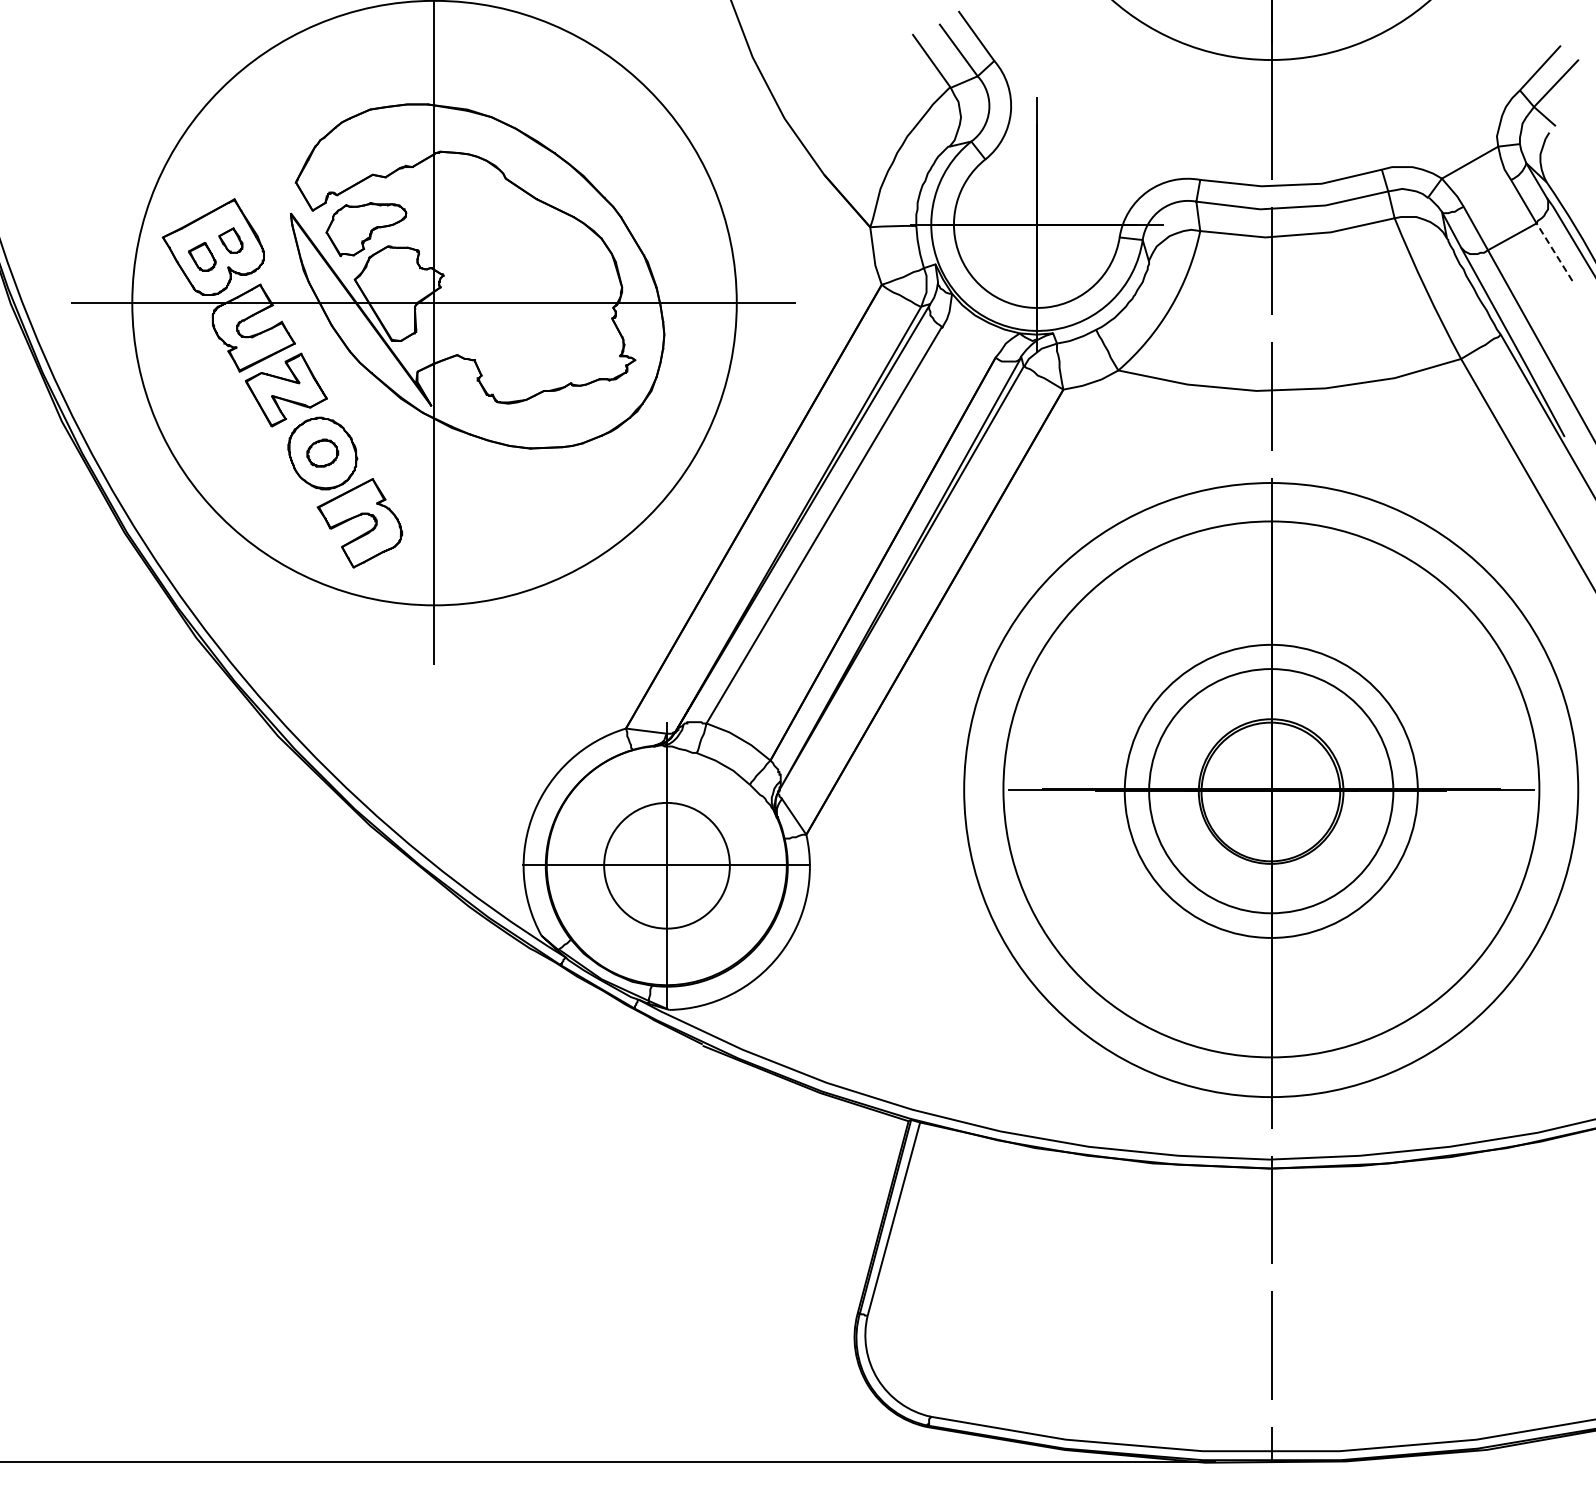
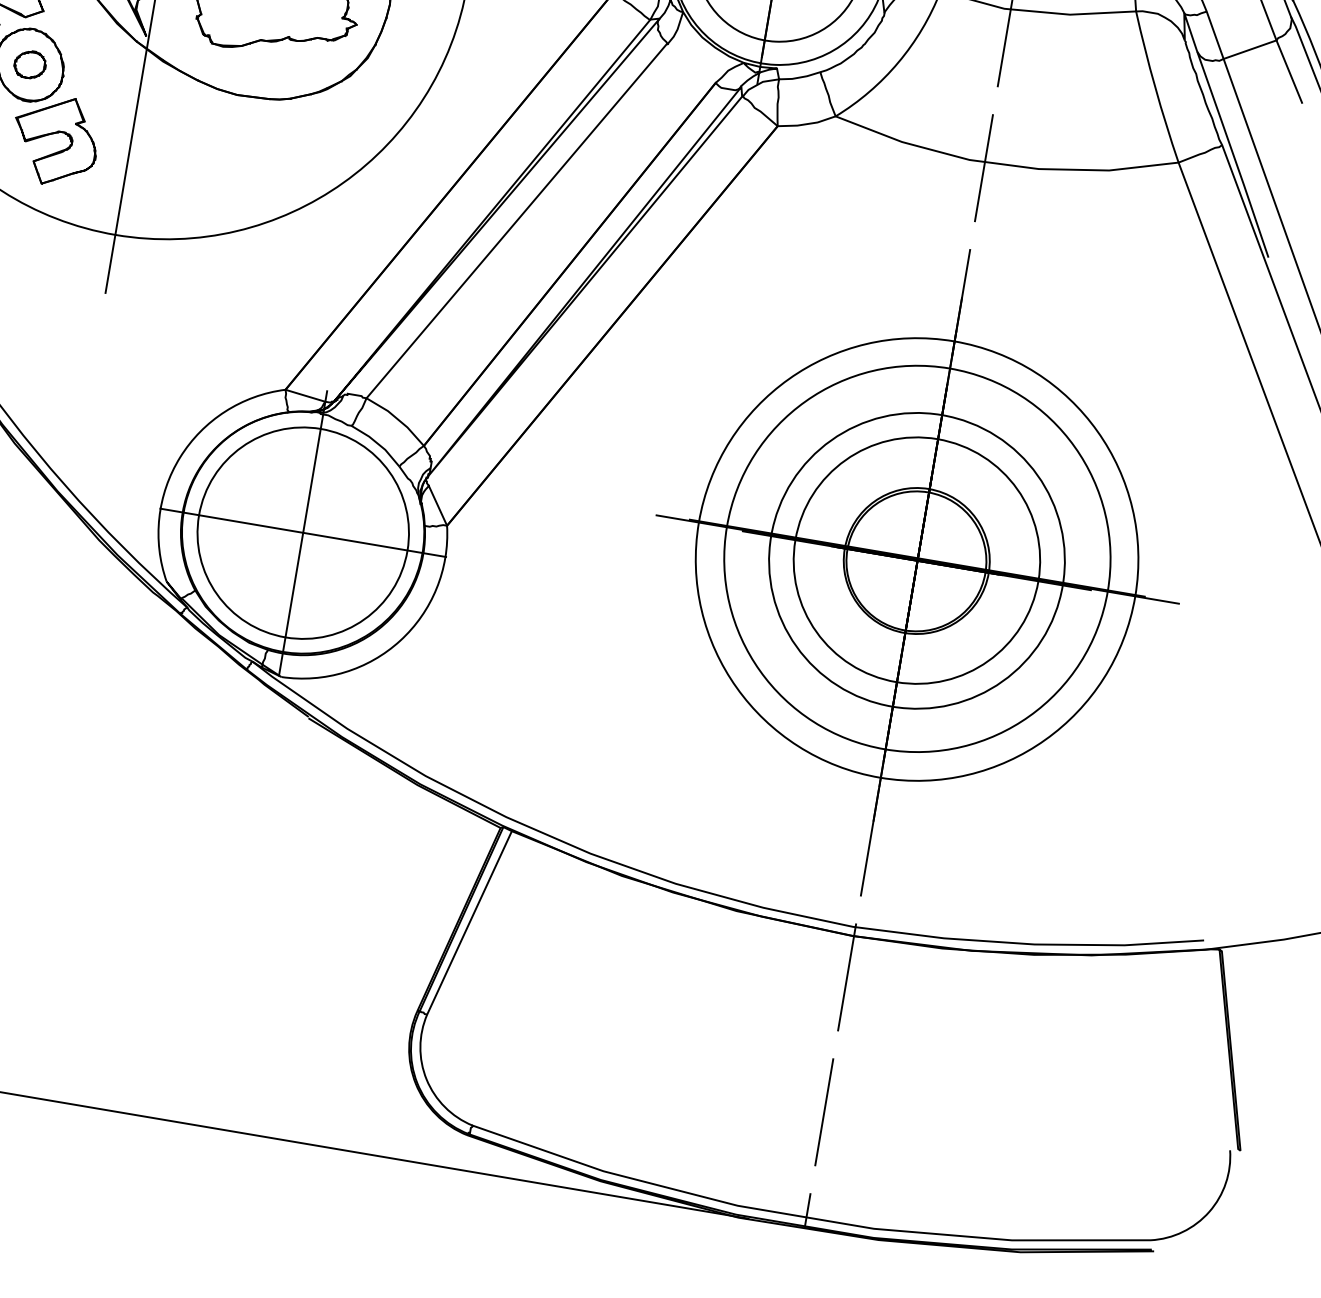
line: (1554, 252) -> (1289, 72), dashed -> solid
circle: (1270, 789) -> (916, 558), size x0.71
circle: (1271, 789) -> (917, 559), size x0.71
circle: (666, 865) -> (302, 532), size x1.67

